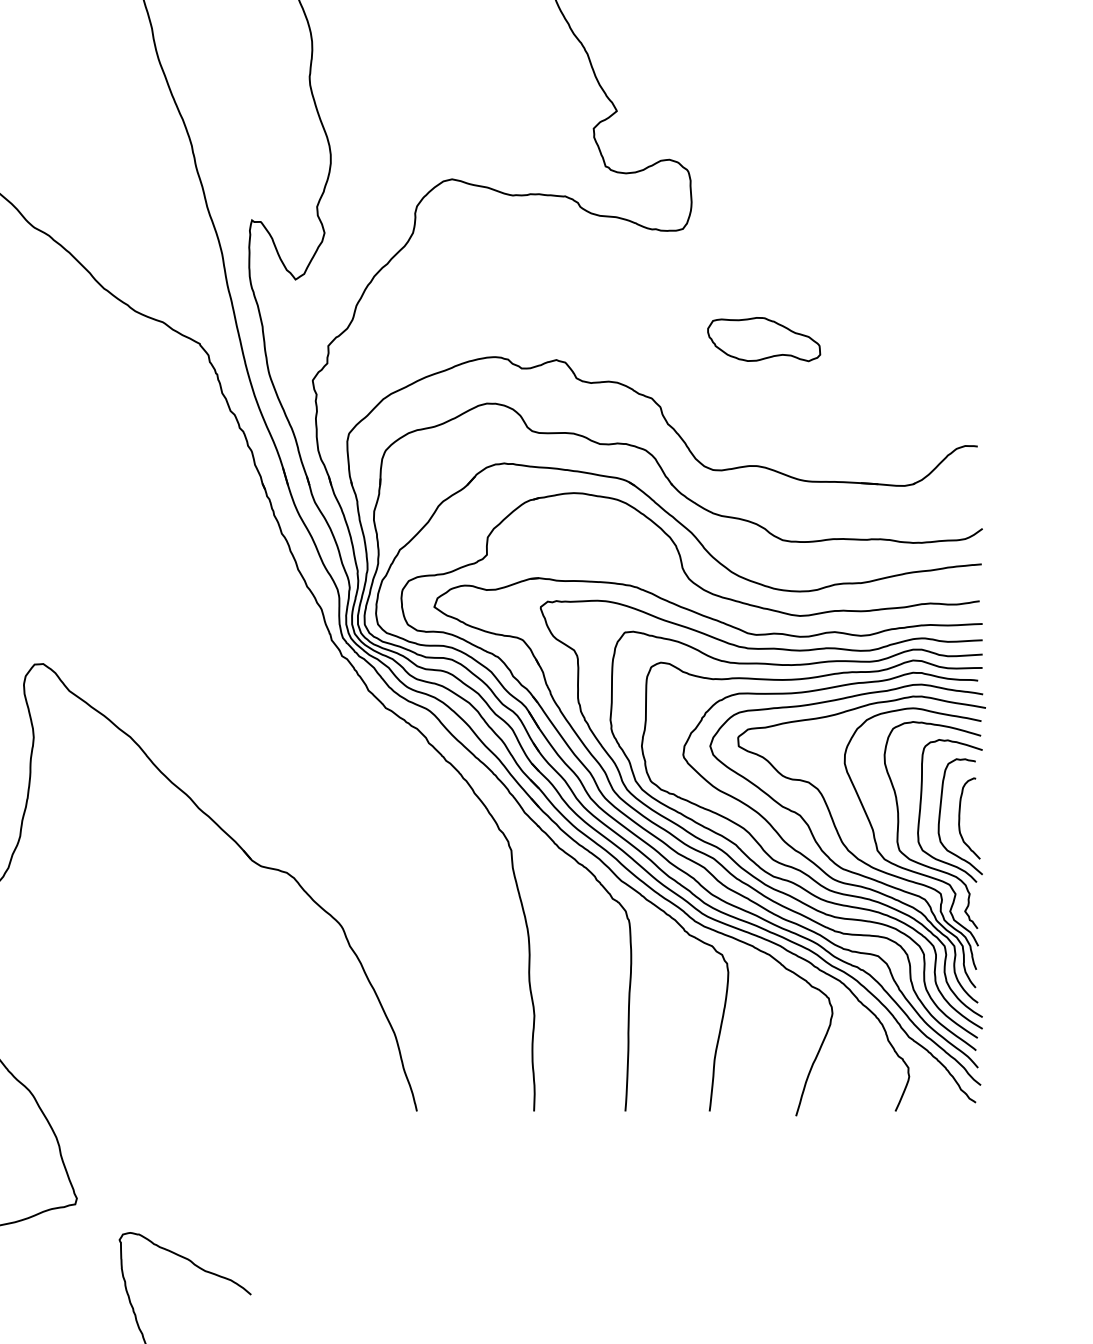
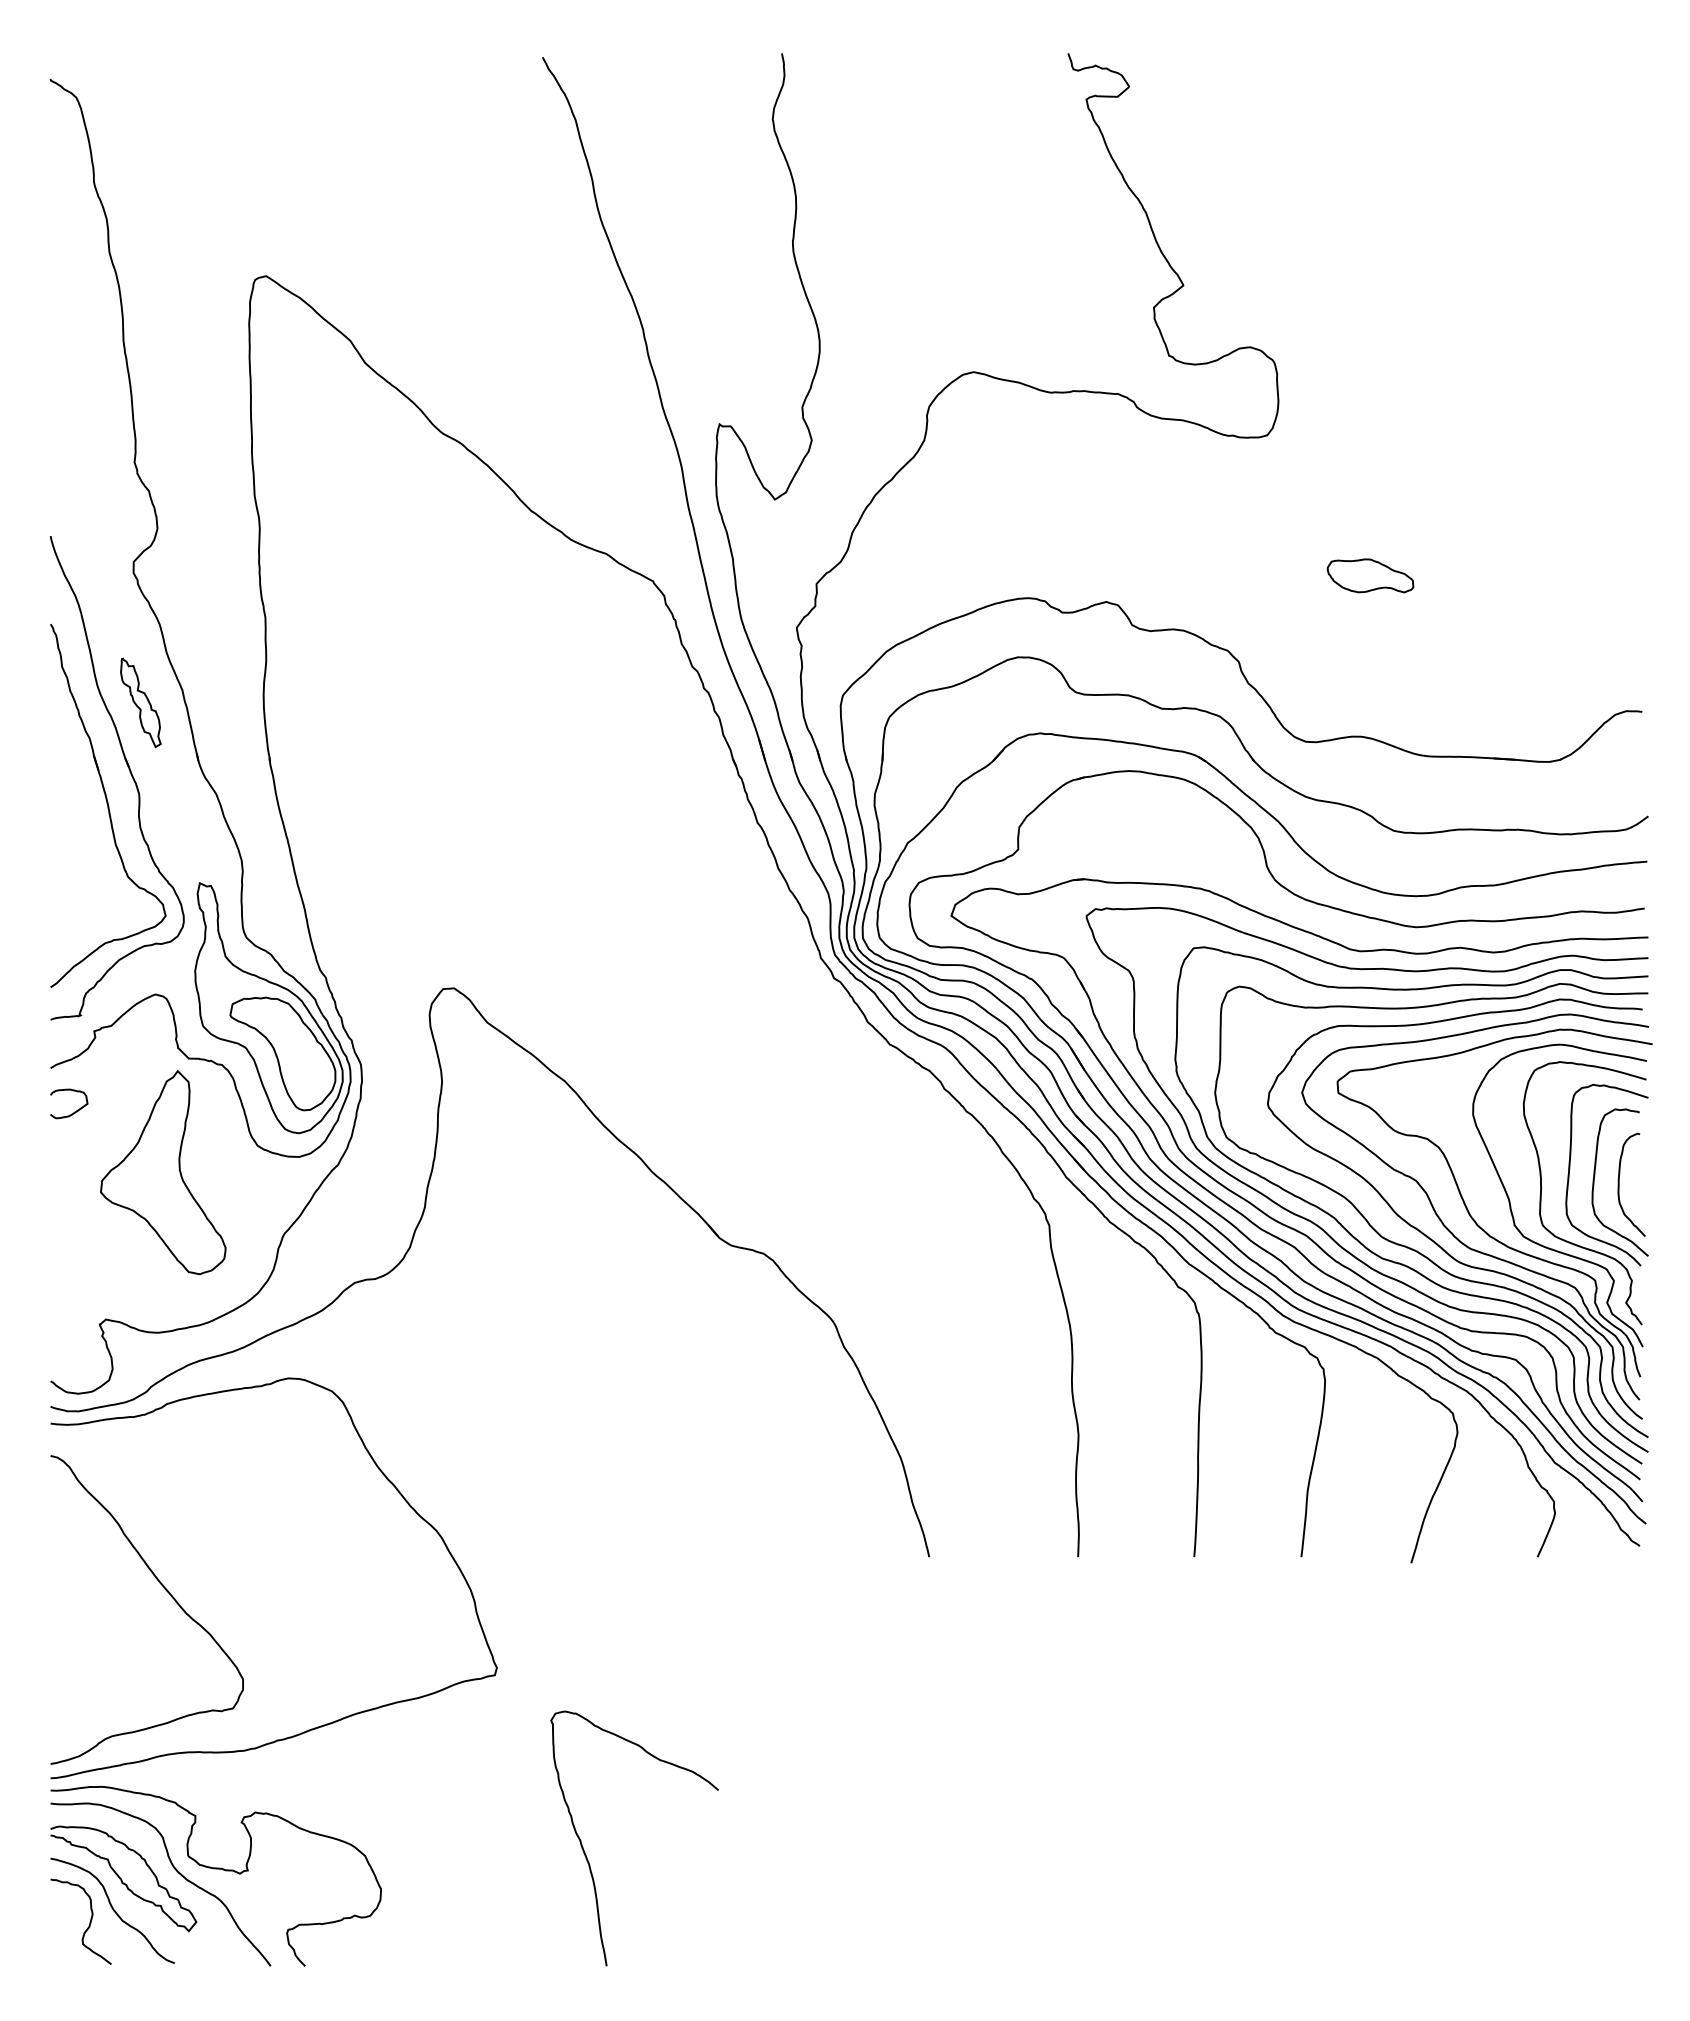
part: (764, 339) -> (1370, 575), size x0.6

